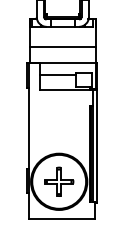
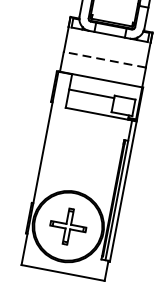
line: (62, 46) -> (104, 59), solid -> dashed

